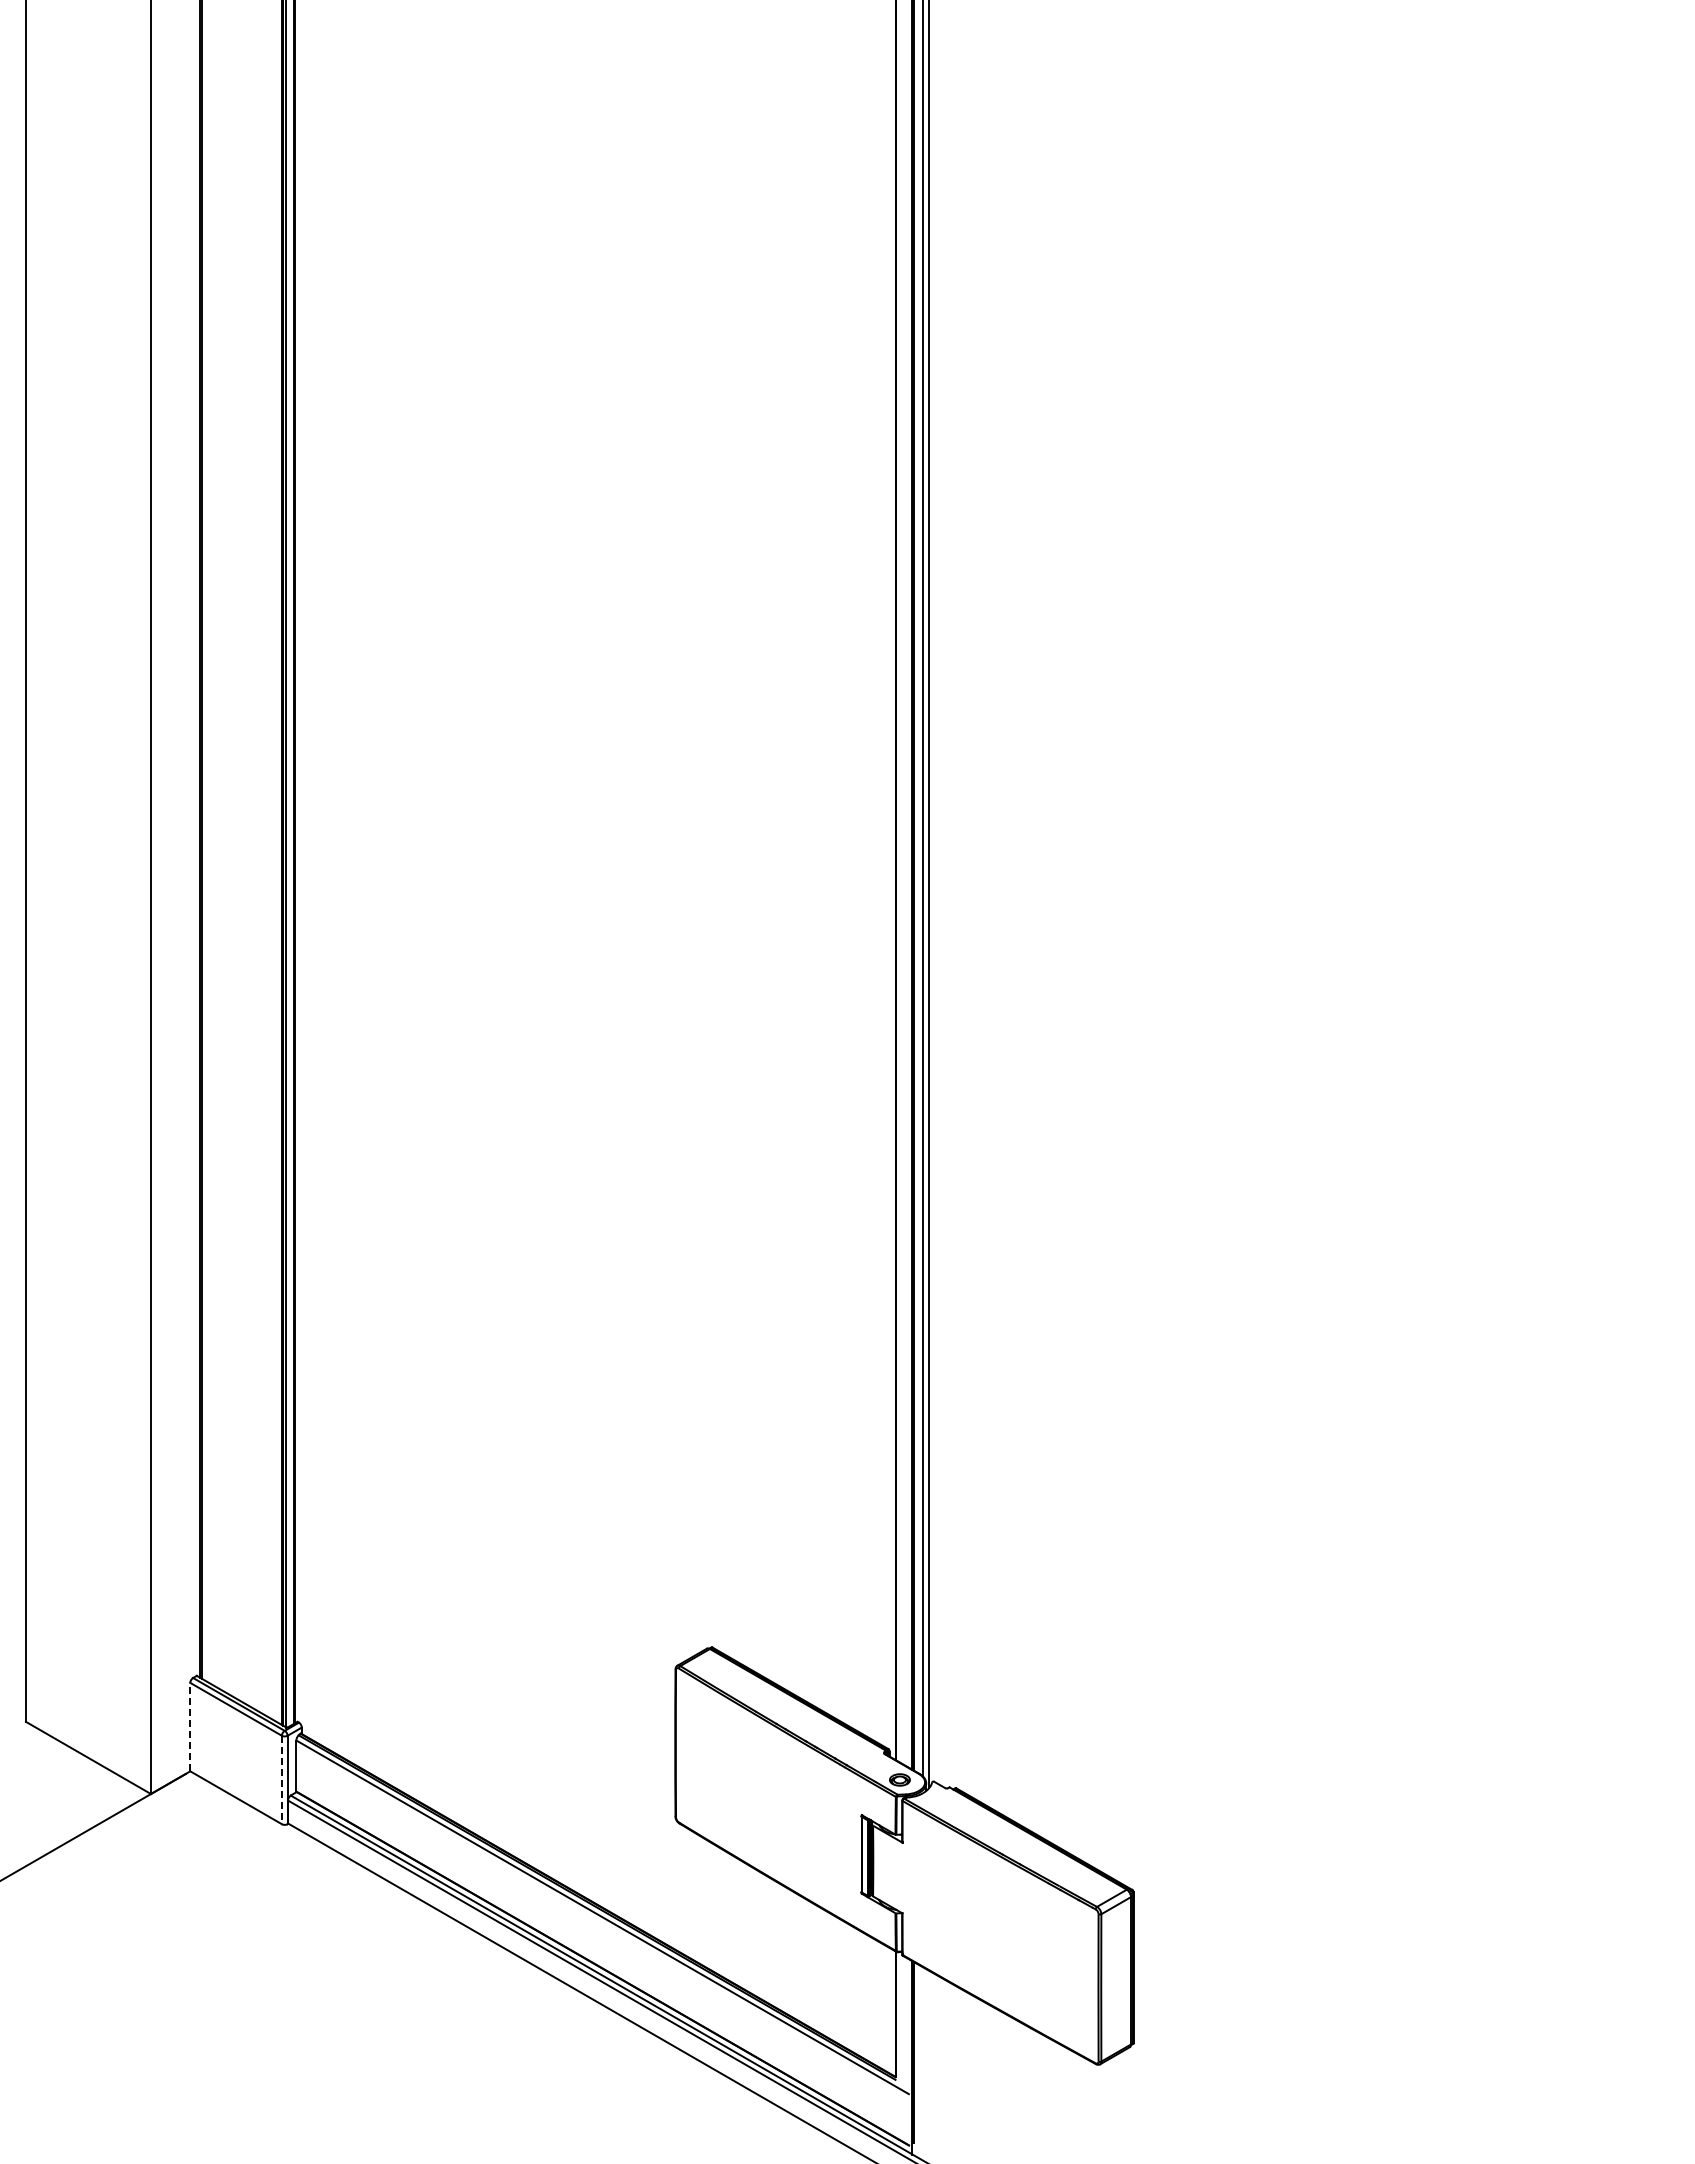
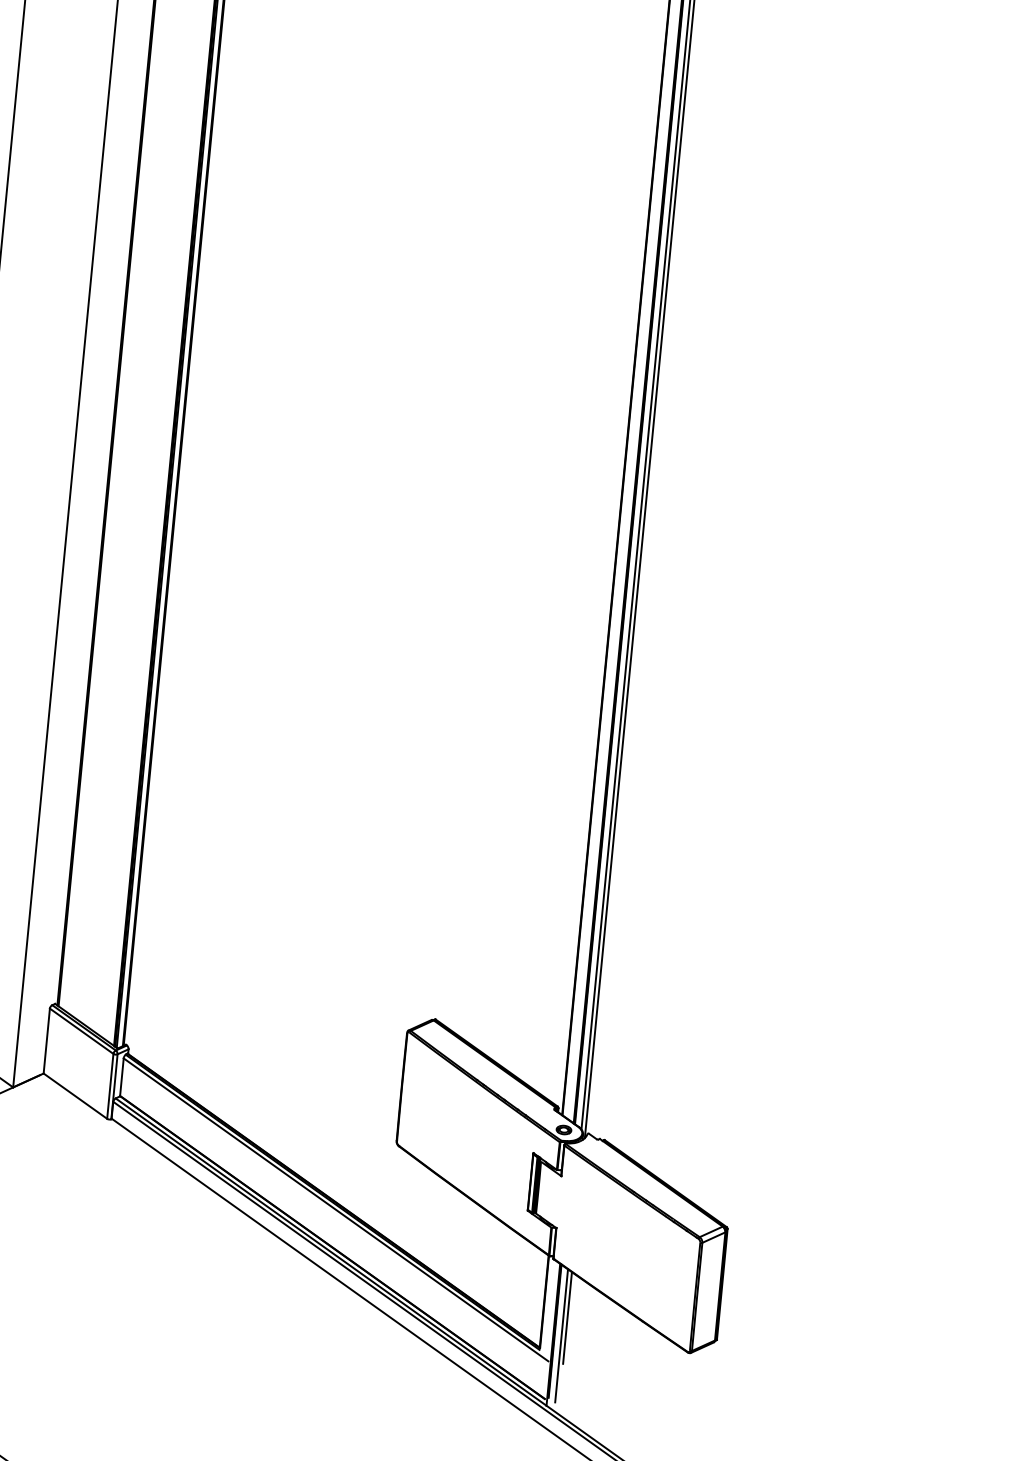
line: (190, 1726) -> (46, 1040), dashed -> solid
line: (281, 1780) -> (109, 1086), dashed -> solid
line: (929, 2032) -> (567, 1317), added
line: (923, 2057) -> (561, 1335), added

